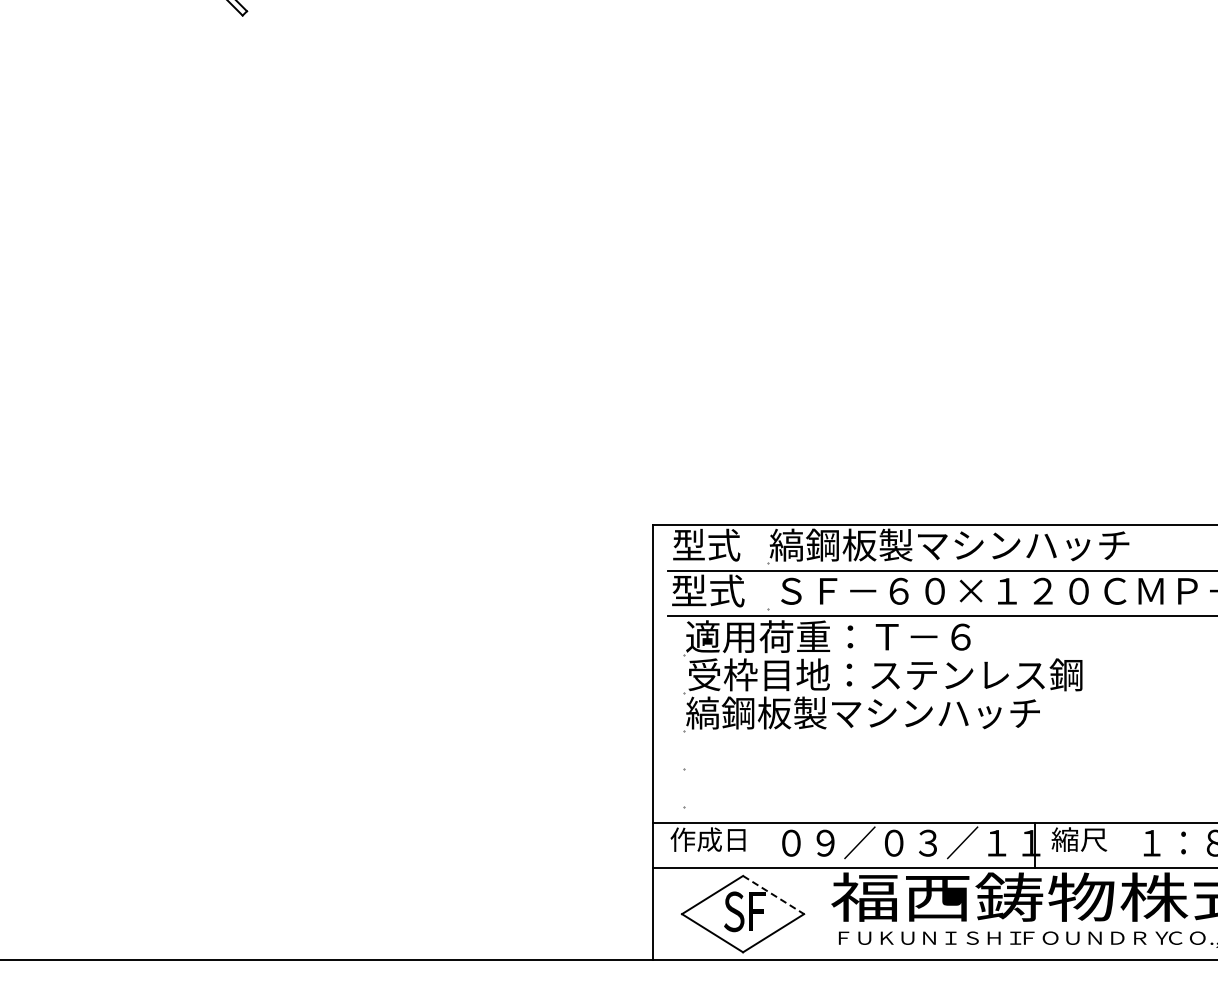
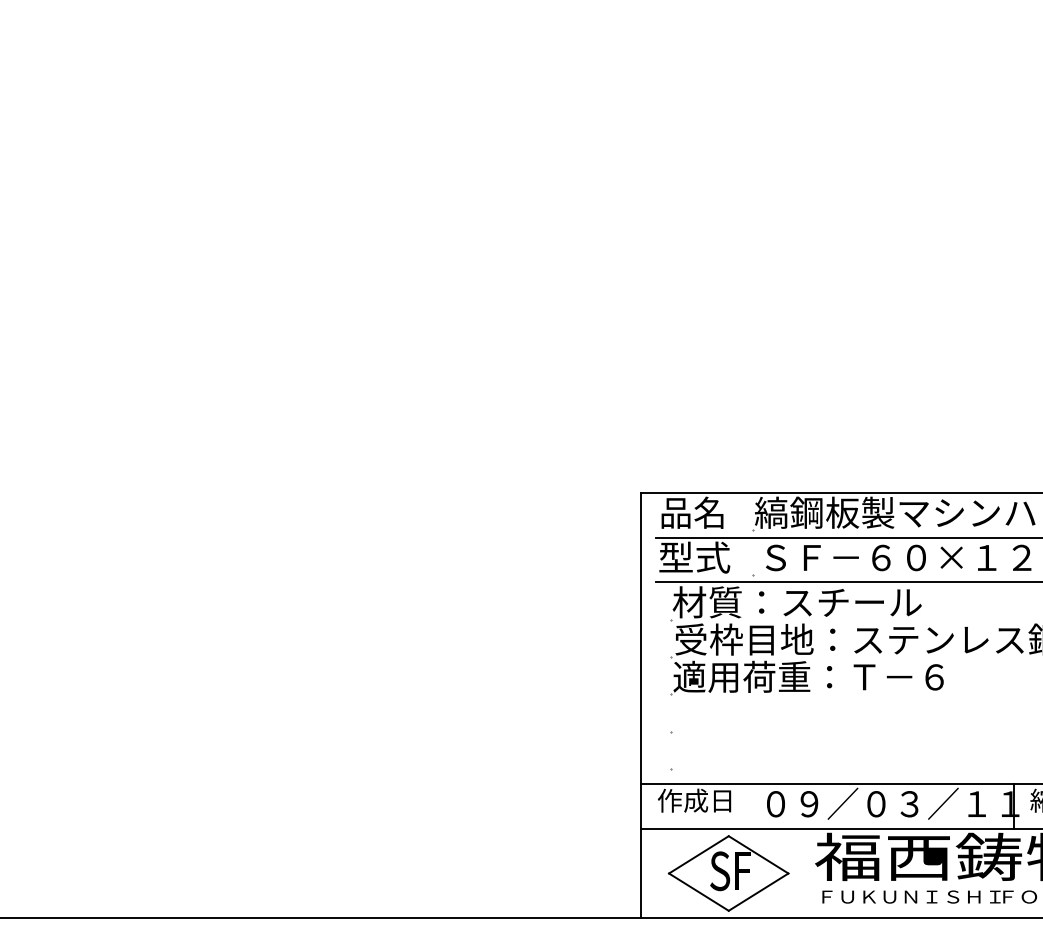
text: (706, 544) -> (692, 512), 型式 -> 品名
text: (827, 636) -> (811, 602), 適用荷重：Ｔ－６ -> 材質：スチール
text: (862, 712) -> (845, 676), 縞鋼板製マシンハッチ -> 適用荷重：Ｔ－６
line: (774, 895) -> (759, 855), dashed -> solid

